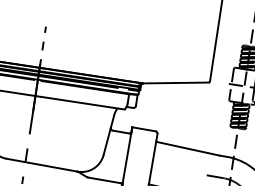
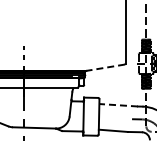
line: (175, 82) -> (105, 67), solid -> dashed
line: (187, 149) -> (118, 105), solid -> dashed

